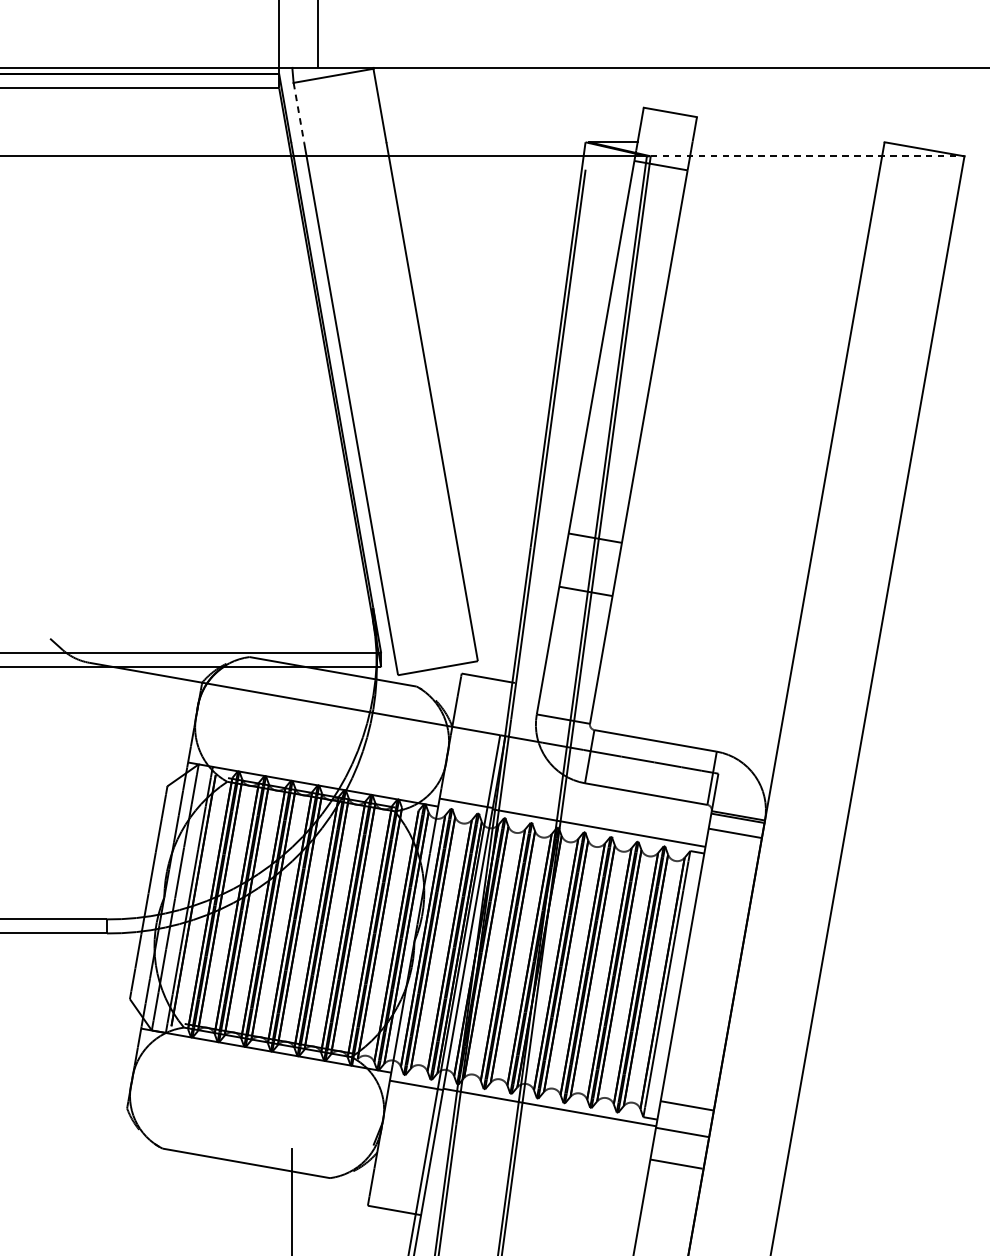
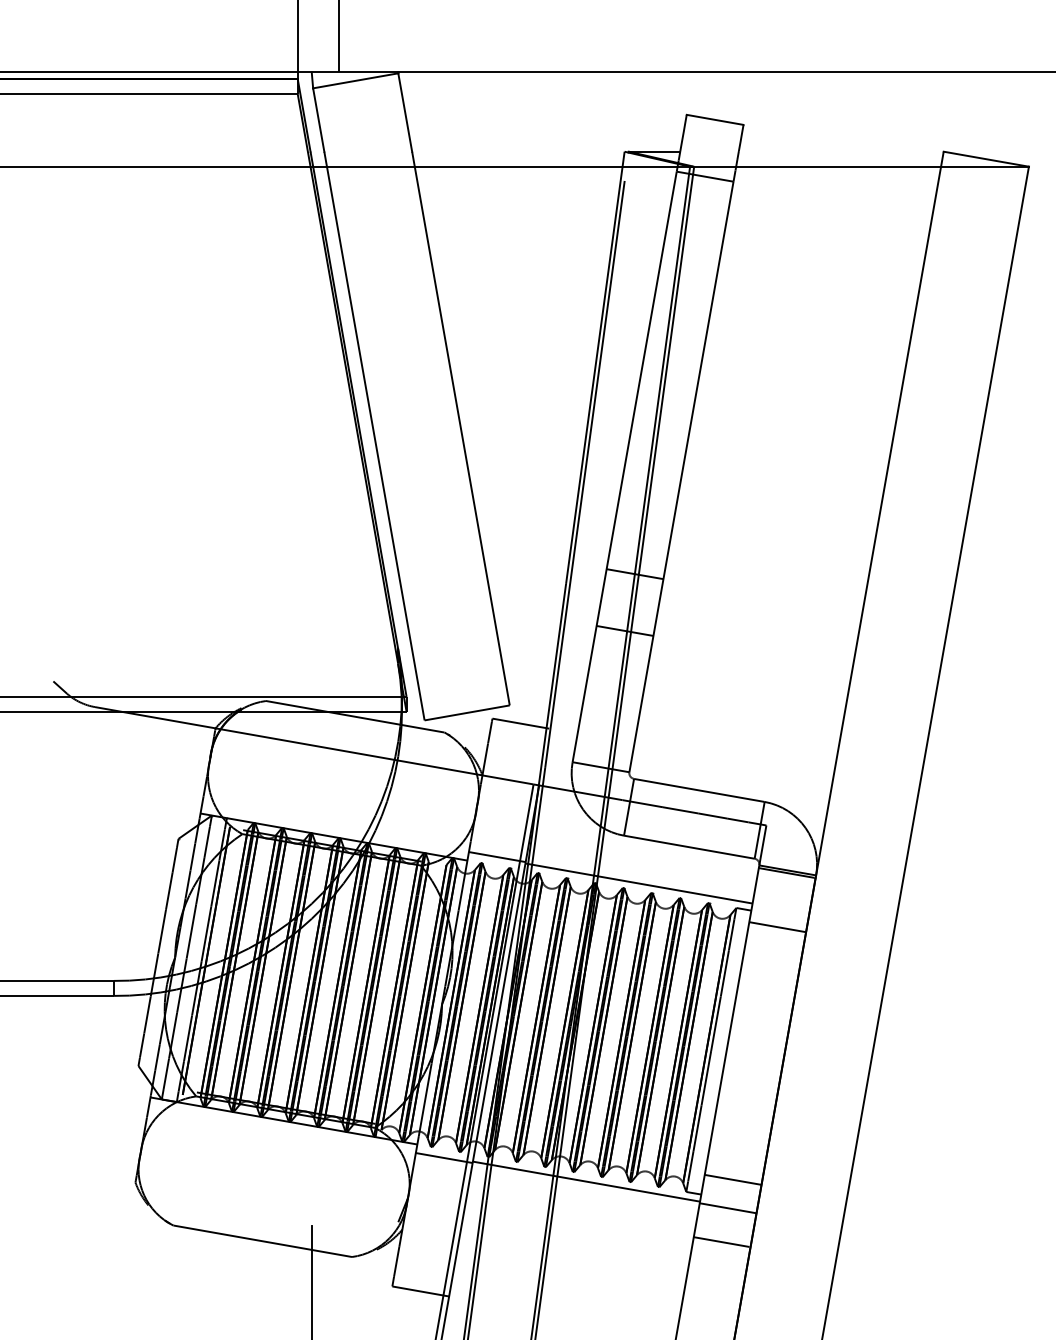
line: (298, 113) -> (318, 120), dashed -> solid
line: (808, 156) -> (862, 166), dashed -> solid
line: (735, 833) -> (777, 927), moved

